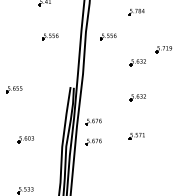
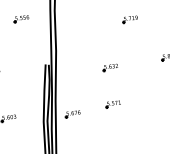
part: (108, 36) -> (76, 12), removed
part: (137, 62) -> (106, 34), removed
part: (93, 121) -> (70, 94), removed

